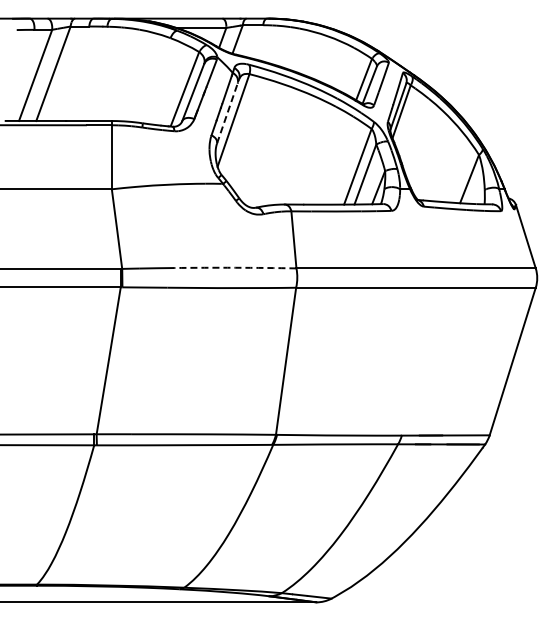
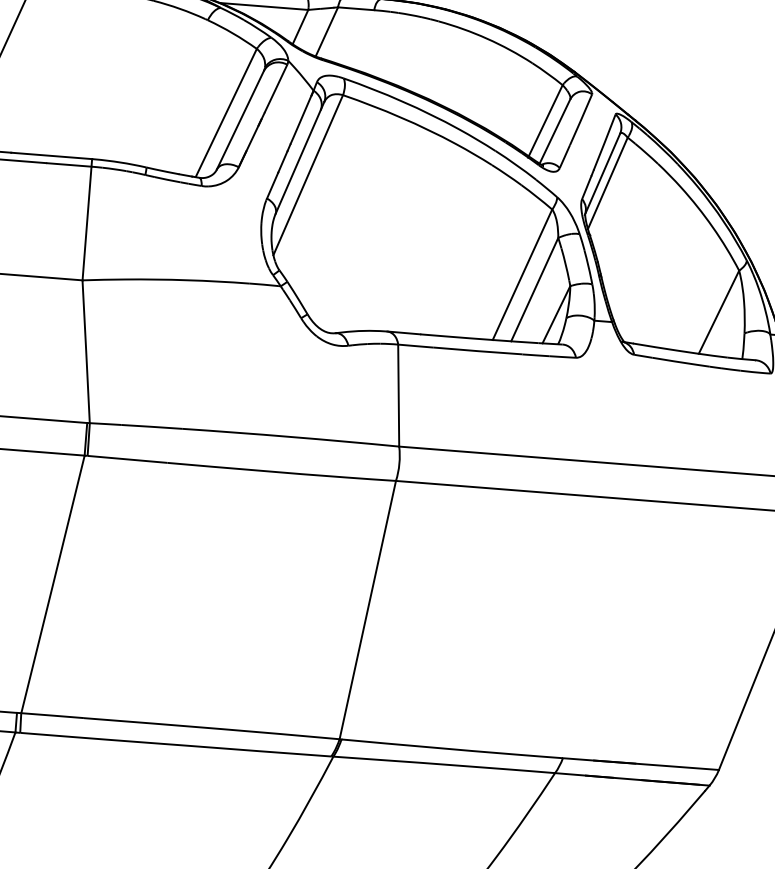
line: (228, 110) -> (300, 156), dashed -> solid
arc: (235, 267) -> (291, 436), dashed -> solid

